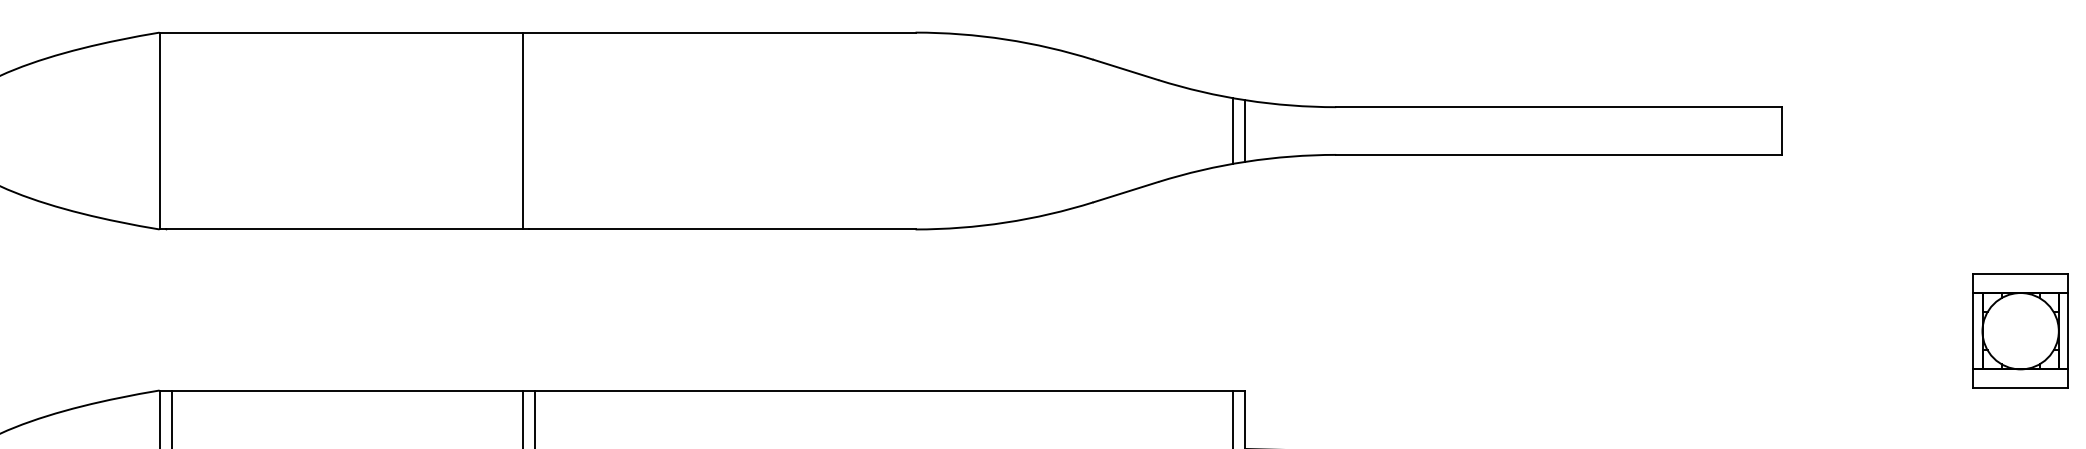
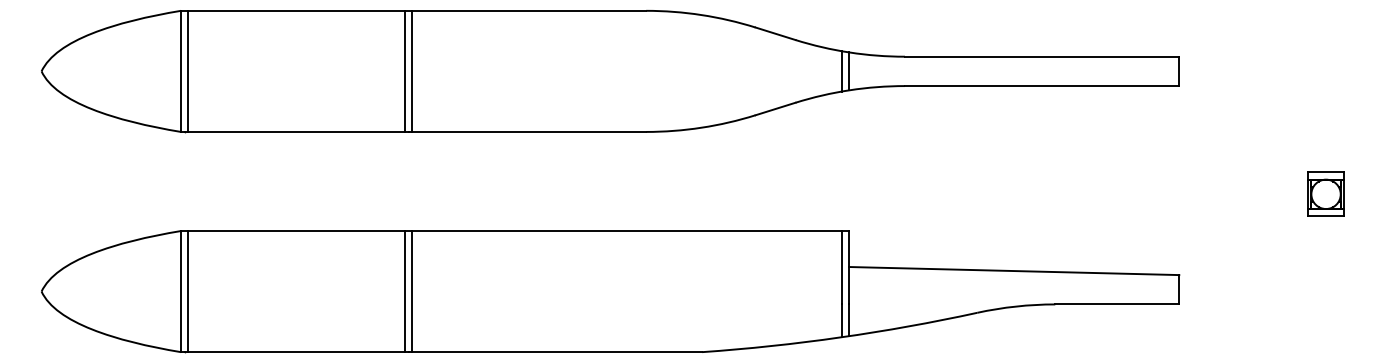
line: (171, 129) -> (188, 70), added
line: (535, 129) -> (412, 70), added
part: (2019, 329) -> (1325, 193), size x0.62

